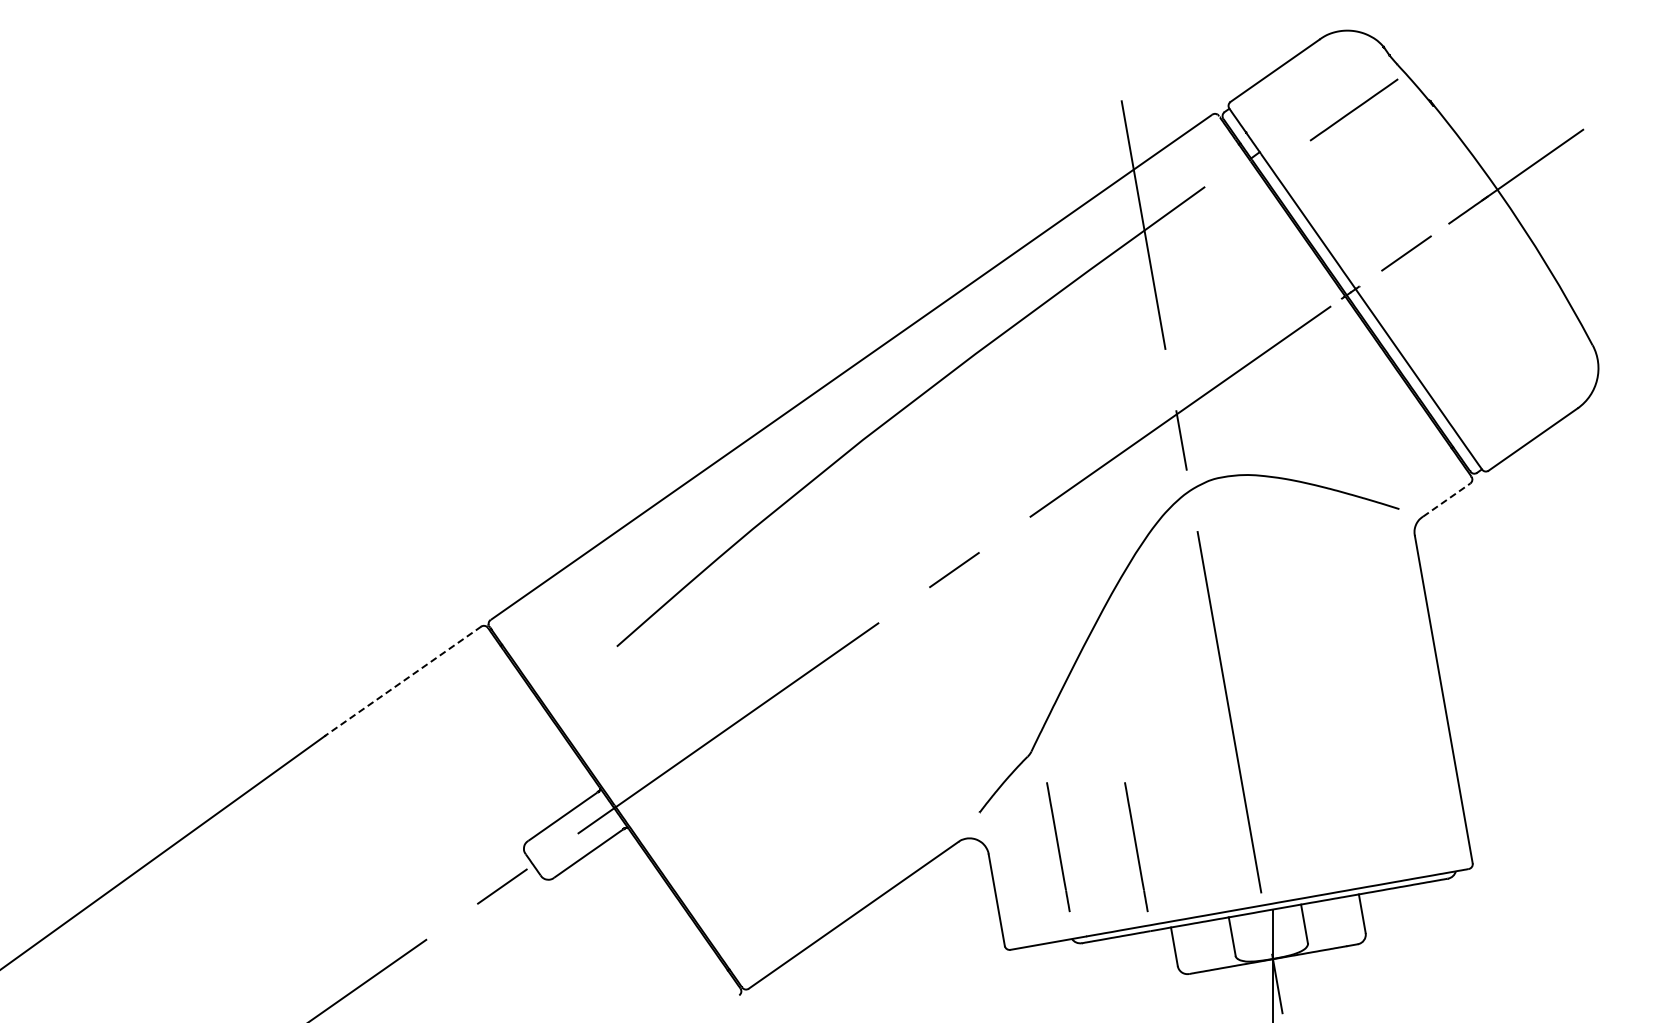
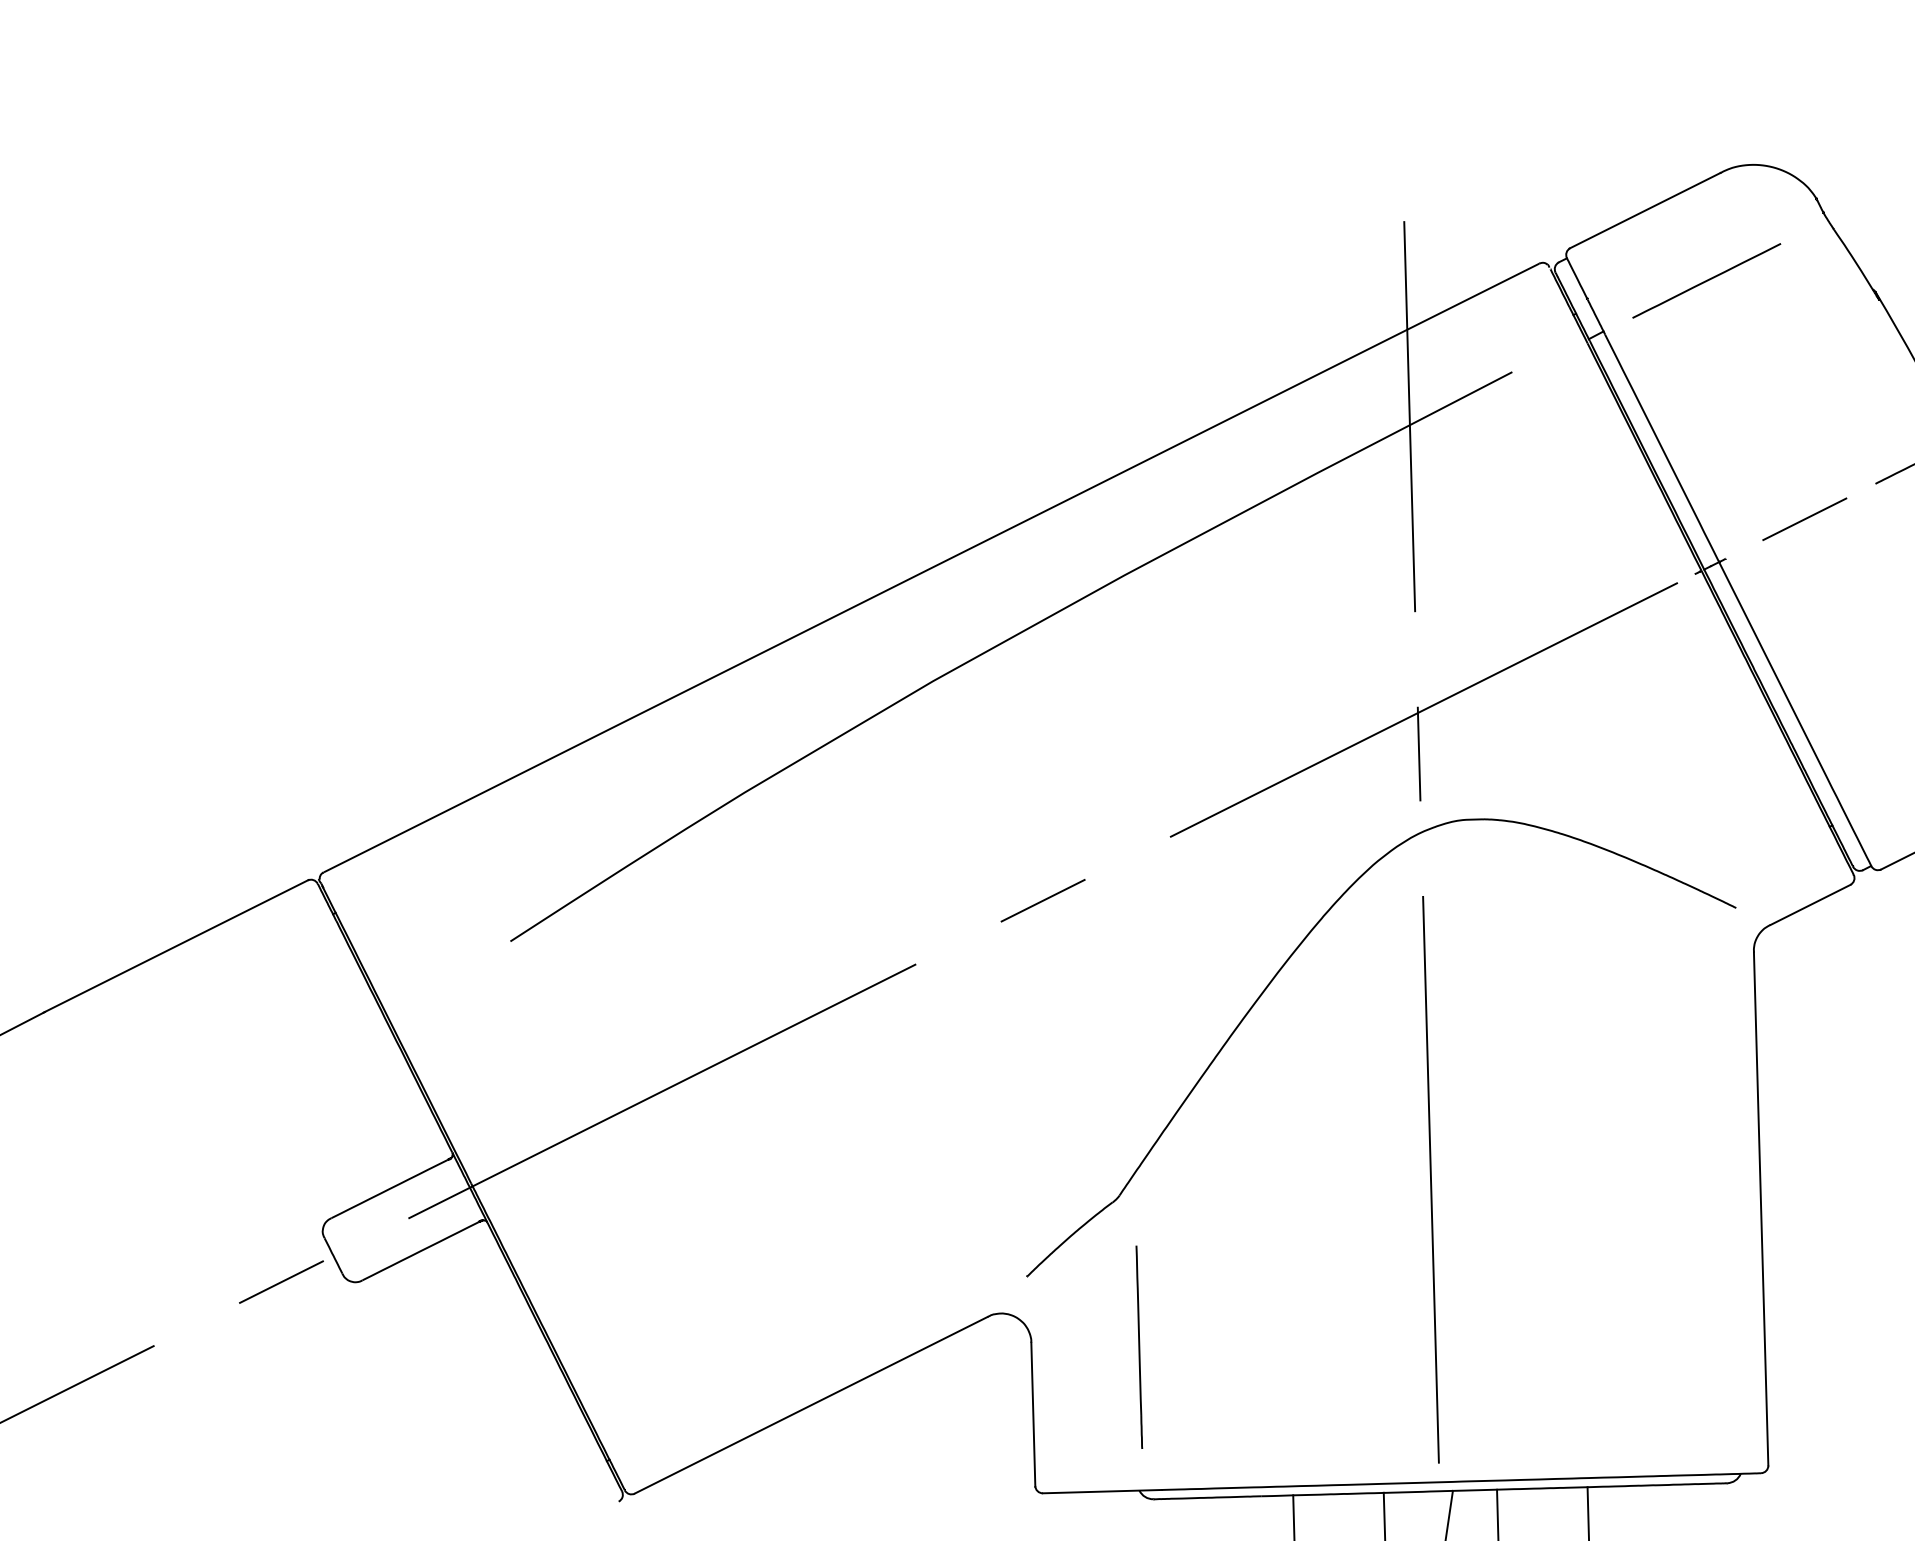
line: (1353, 109) -> (1705, 280), moved
line: (1446, 500) -> (1810, 905), dashed -> solid
line: (403, 681) -> (176, 946), dashed -> solid
line: (1136, 847) -> (1258, 1365), removed

